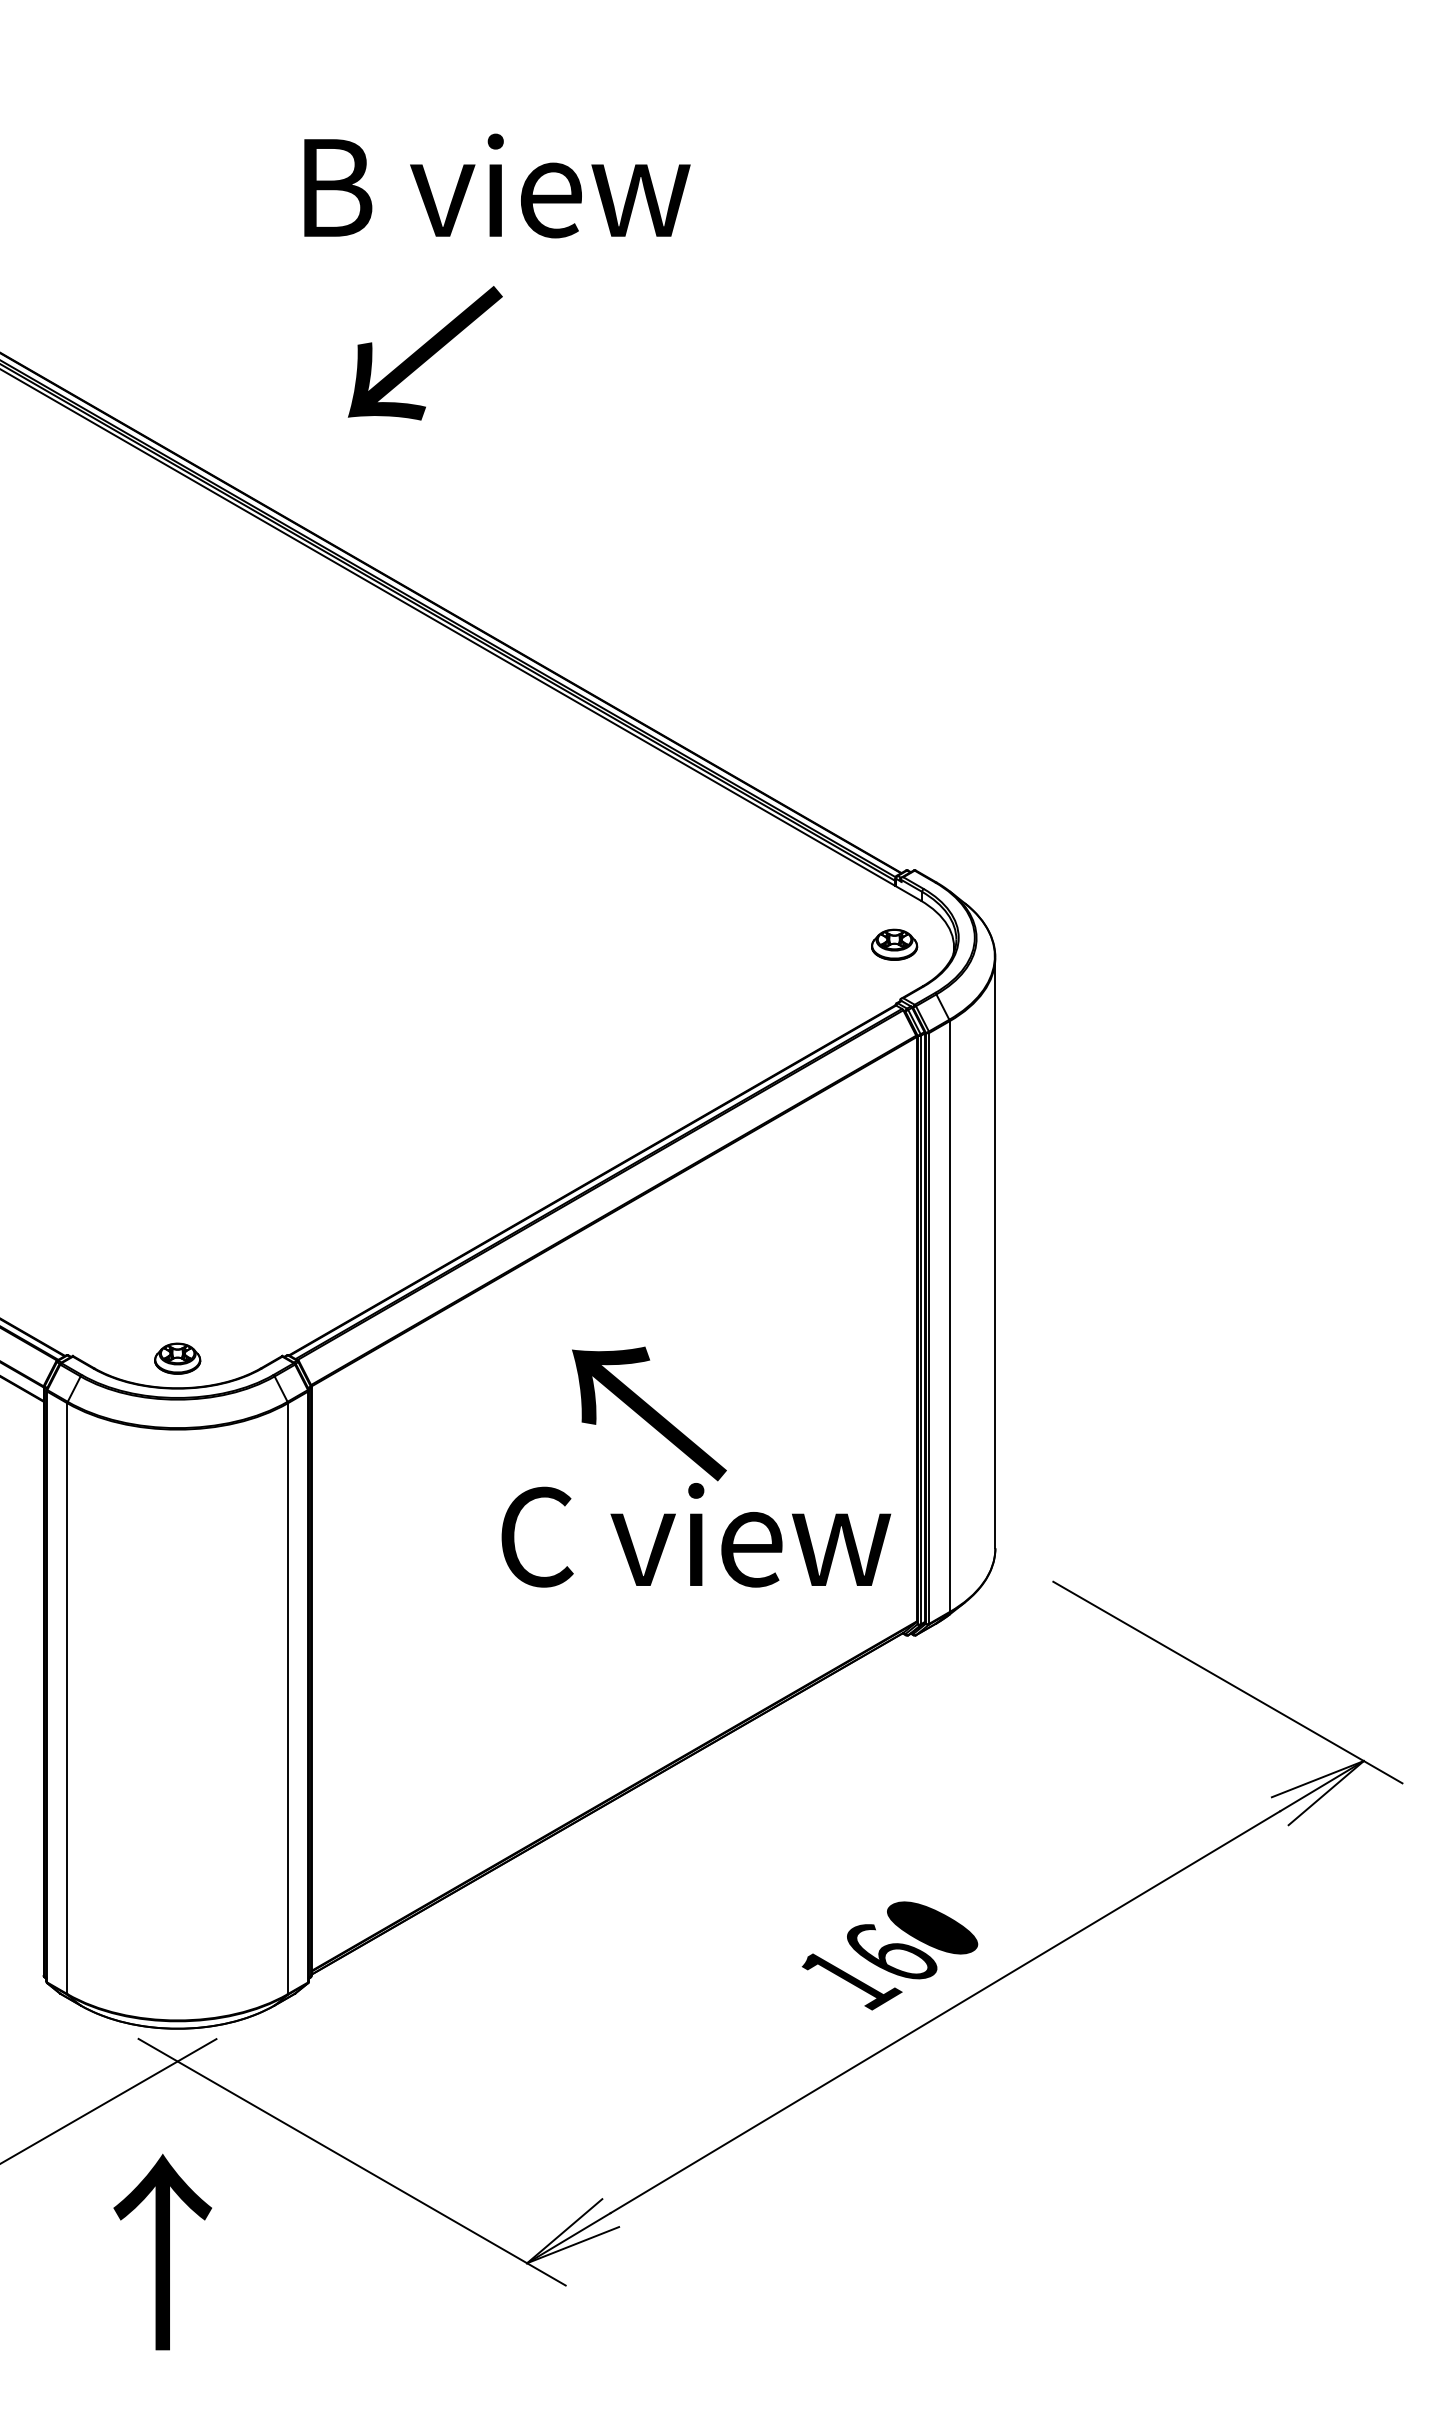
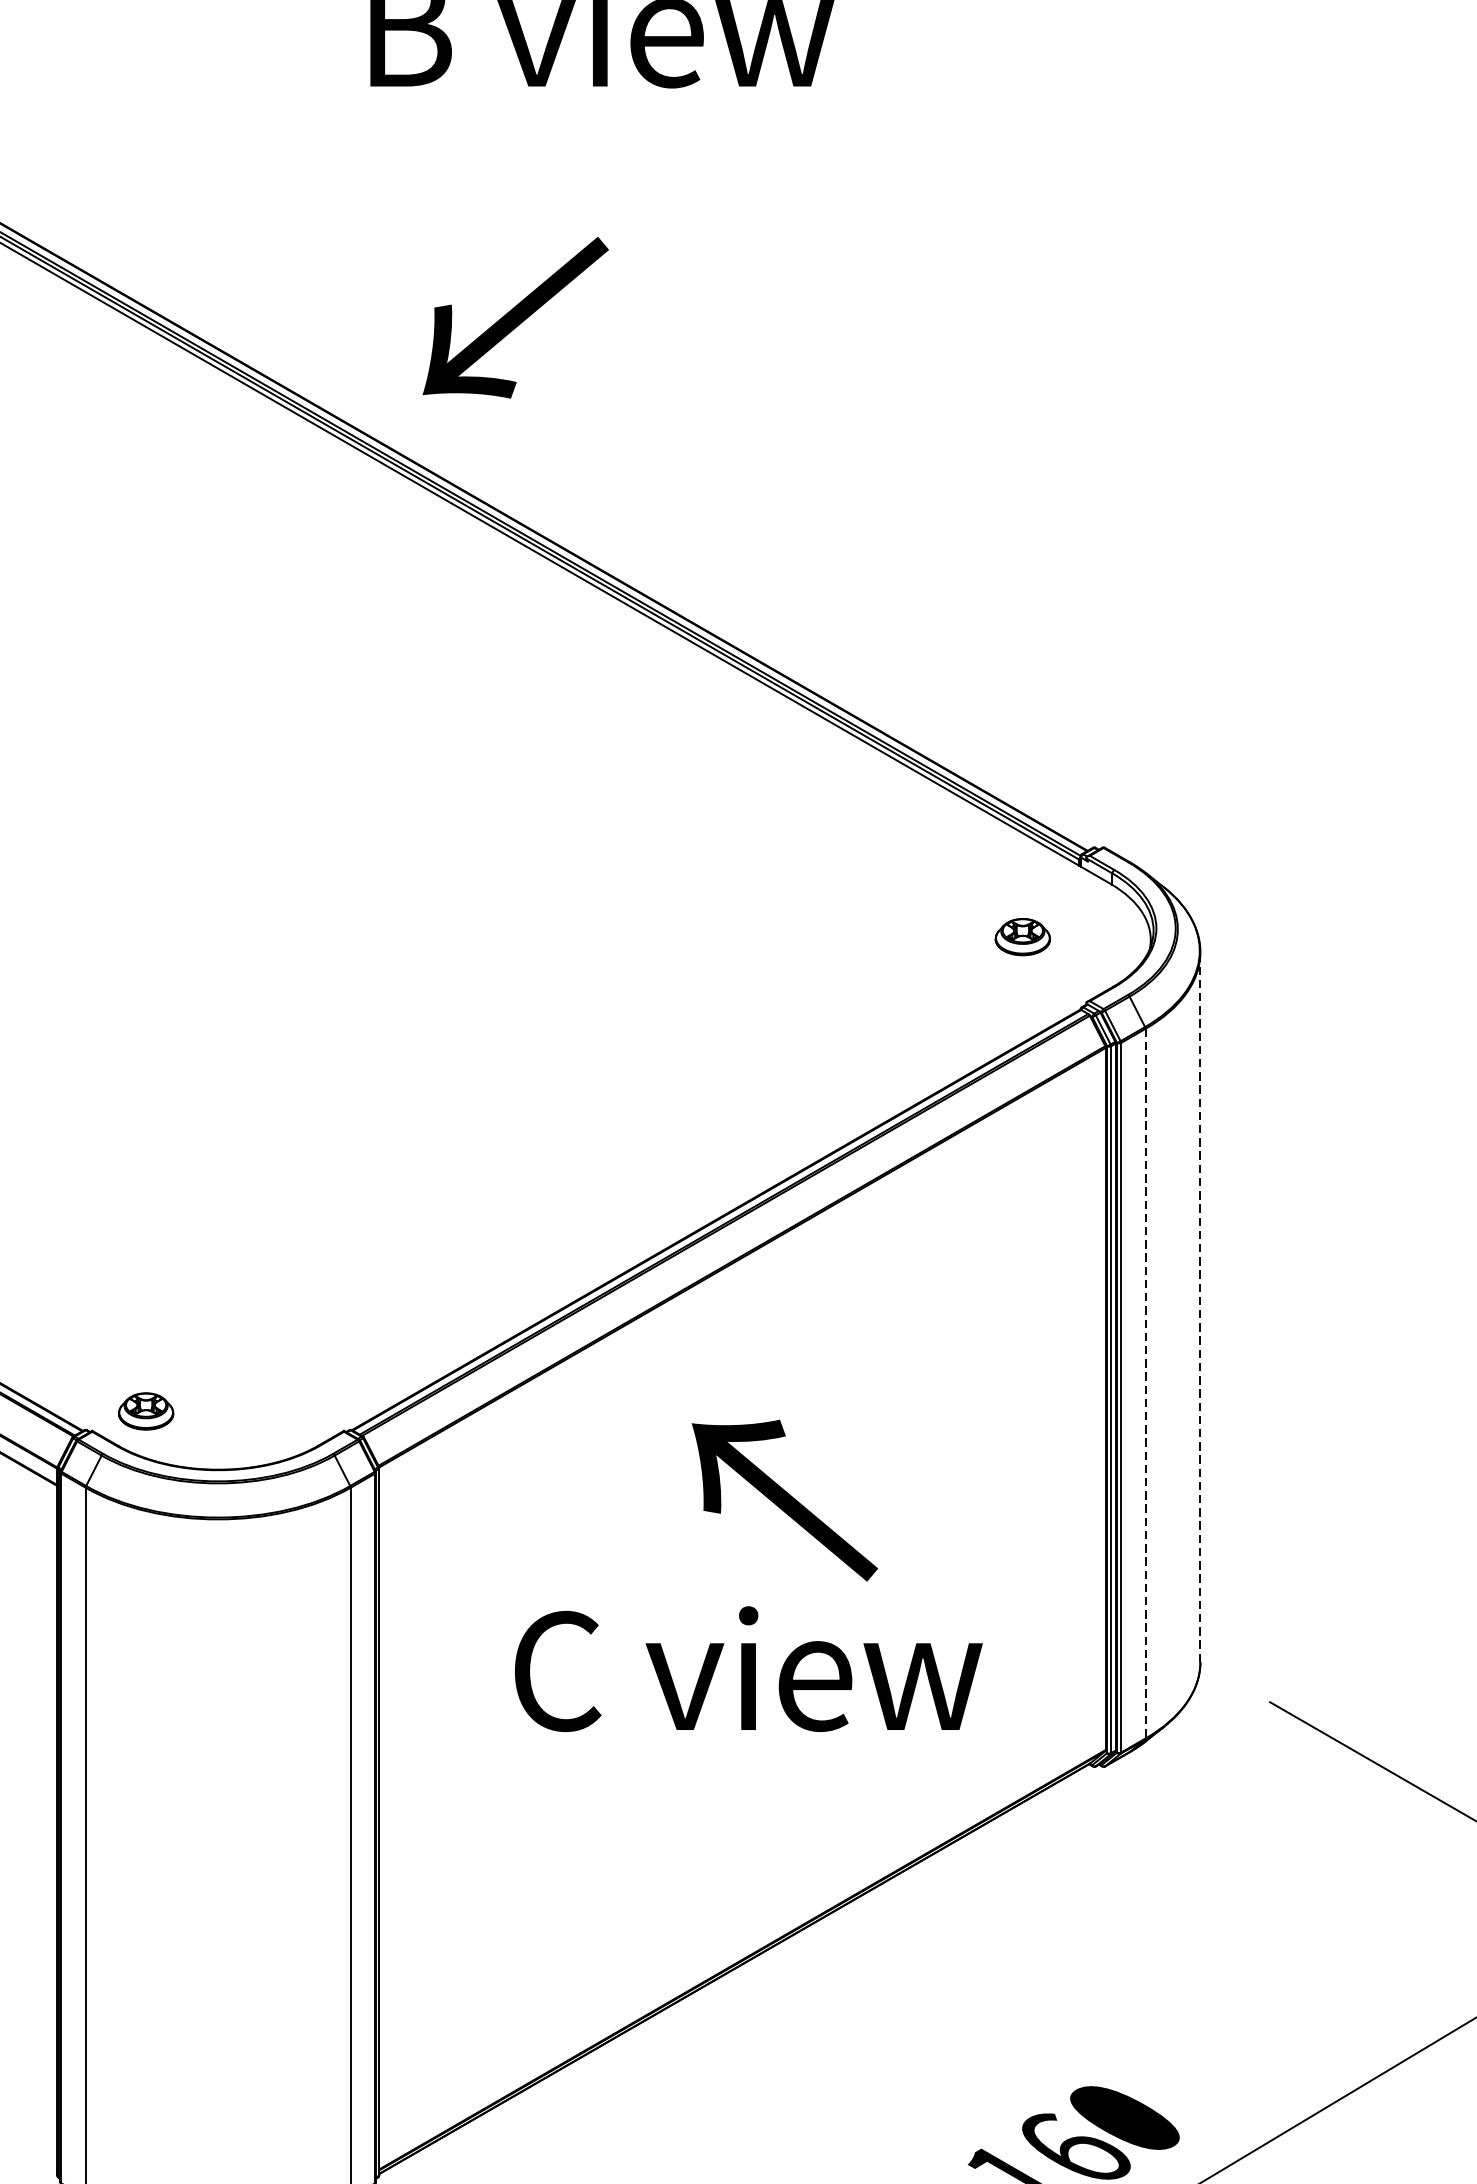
text: (425, 353) -> (515, 318), moved
part: (894, 944) -> (1022, 936), moved
line: (995, 1252) -> (1200, 1306), solid -> dashed
line: (949, 1317) -> (1145, 1384), solid -> dashed
part: (177, 1358) -> (145, 1411), moved
text: (696, 1535) -> (748, 1669), moved

